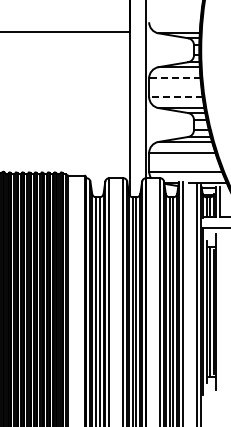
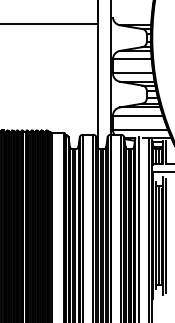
line: (174, 78) -> (132, 59), dashed -> solid
line: (175, 97) -> (132, 73), dashed -> solid
line: (219, 311) -> (166, 235), added

